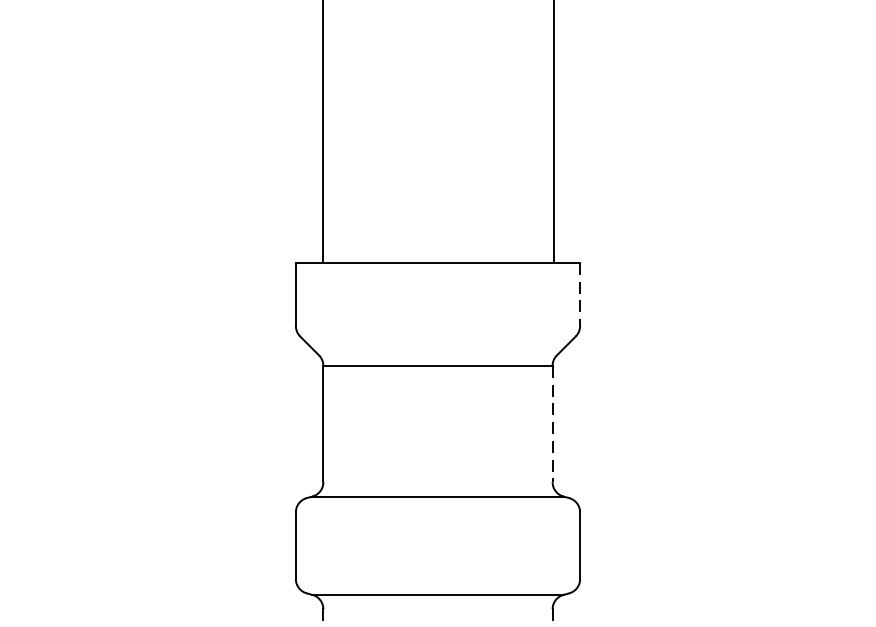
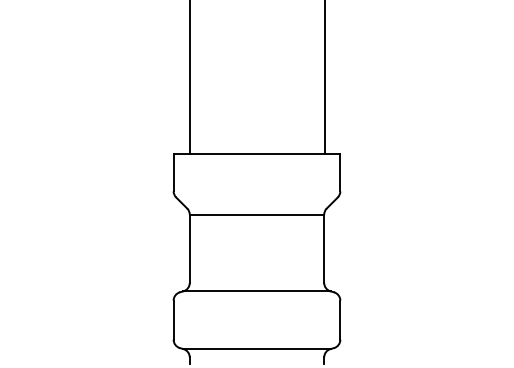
line: (580, 295) -> (340, 173), dashed -> solid
line: (553, 425) -> (324, 249), dashed -> solid

